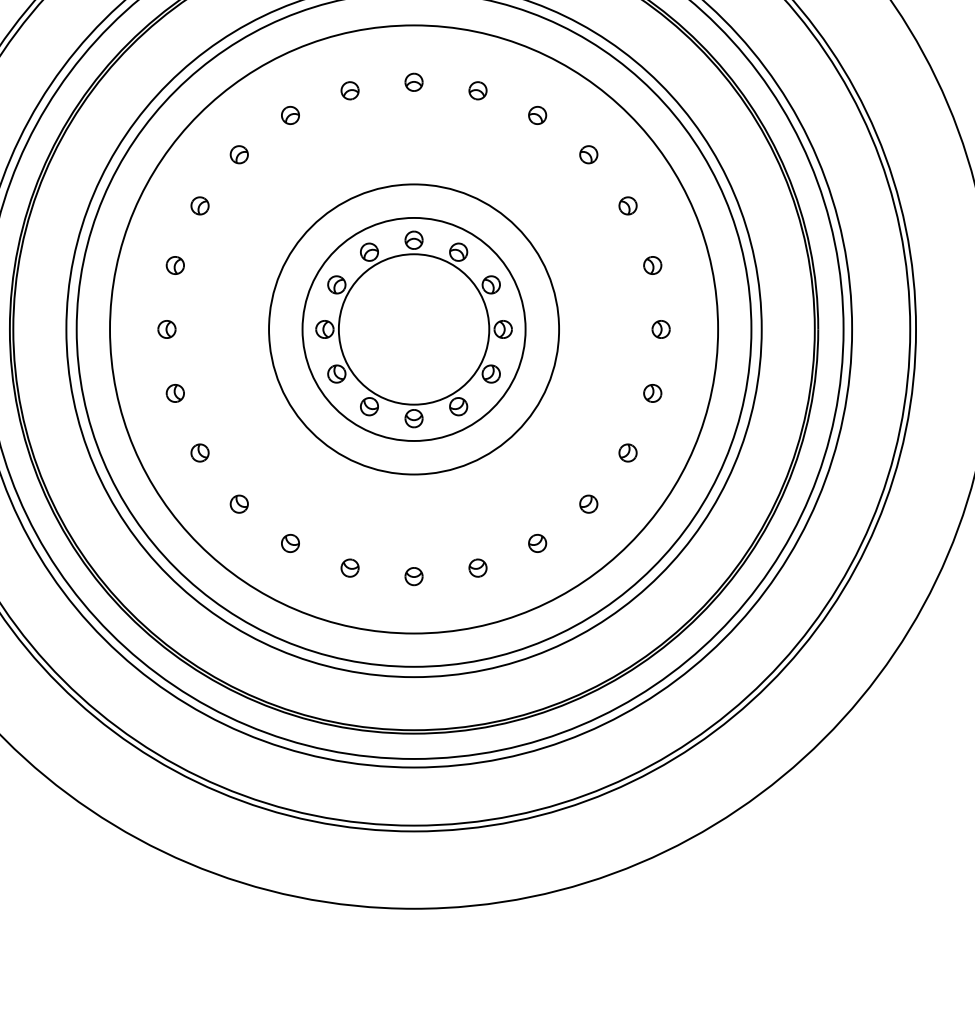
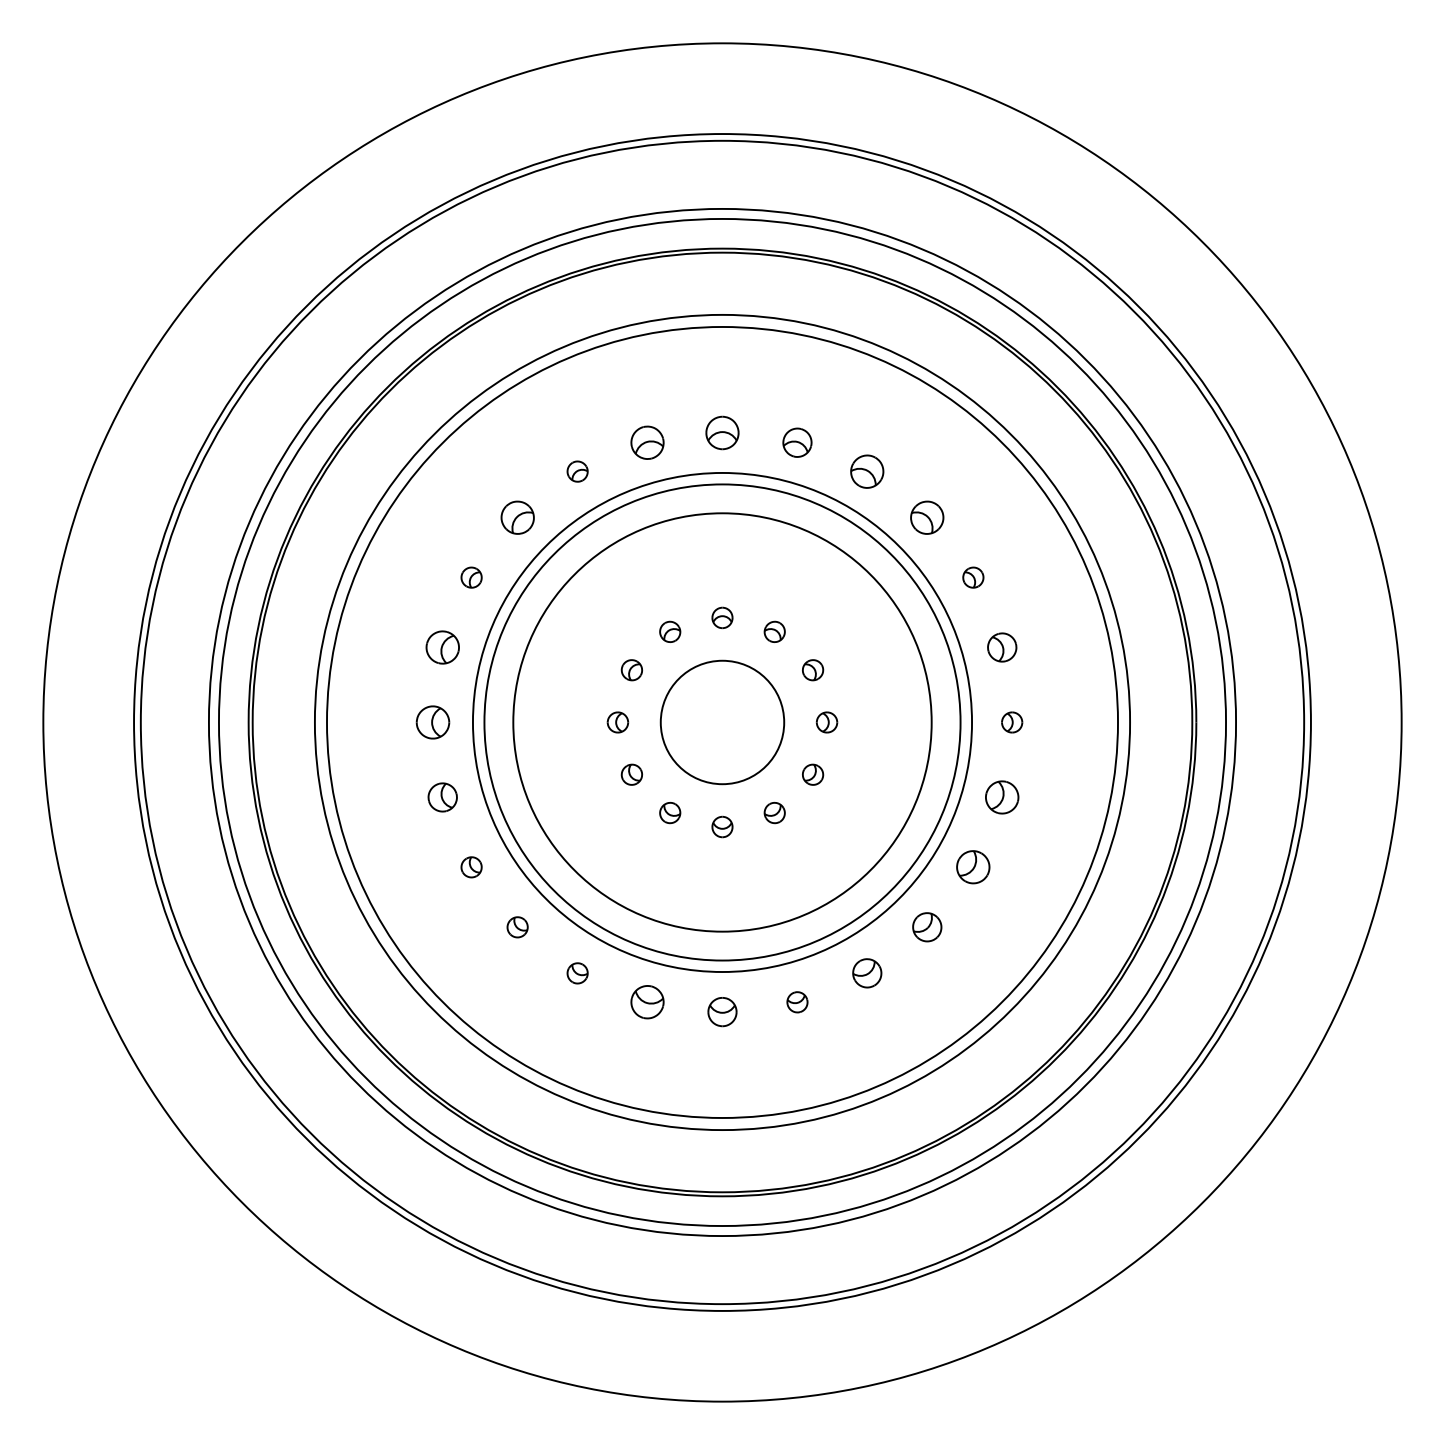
part: (414, 82) -> (722, 432), size x1.6
part: (350, 90) -> (647, 442), size x1.6
part: (478, 90) -> (797, 442), size x1.4
part: (537, 115) -> (867, 471), size x1.6
part: (239, 154) -> (517, 517), size x1.6
part: (588, 154) -> (927, 517), size x1.6
part: (175, 265) -> (442, 647), size x1.6
part: (652, 265) -> (1002, 647), size x1.4
part: (166, 329) -> (432, 722), size x1.6
circle: (414, 329) -> (722, 722), size x0.7
circle: (414, 329) -> (722, 722), size x0.7
circle: (414, 329) -> (722, 722), size x1.4
circle: (414, 329) -> (722, 722), size x1.6
part: (175, 393) -> (442, 797), size x1.4
part: (652, 393) -> (1002, 797), size x1.6
part: (628, 453) -> (973, 867), size x1.6
part: (588, 504) -> (927, 927), size x1.4
part: (537, 543) -> (867, 973), size x1.4
part: (350, 568) -> (647, 1002), size x1.6
part: (414, 576) -> (722, 1012), size x1.4

